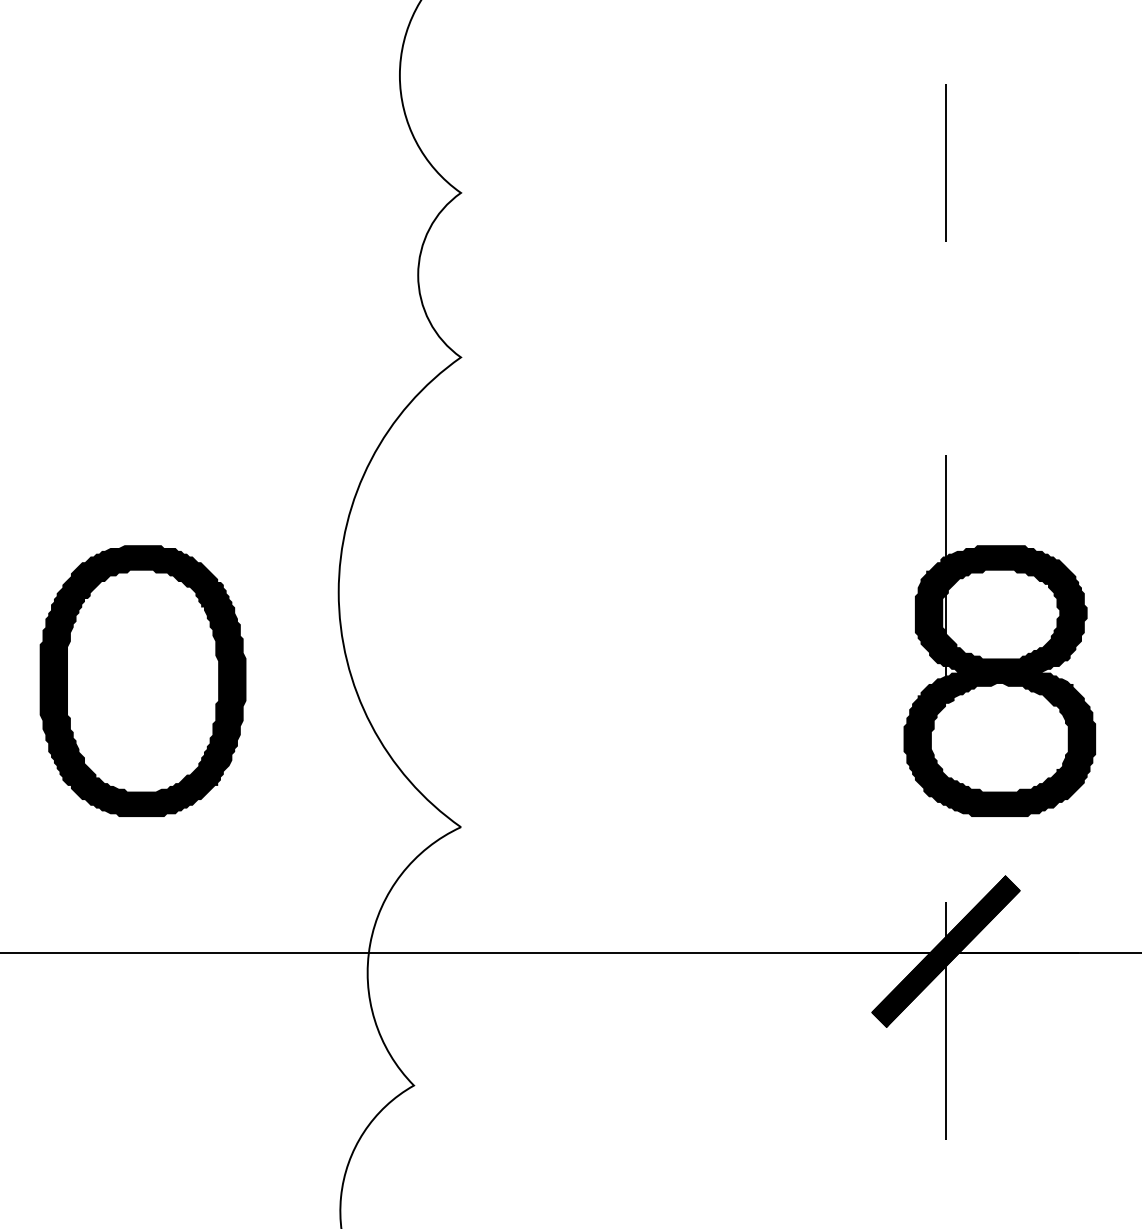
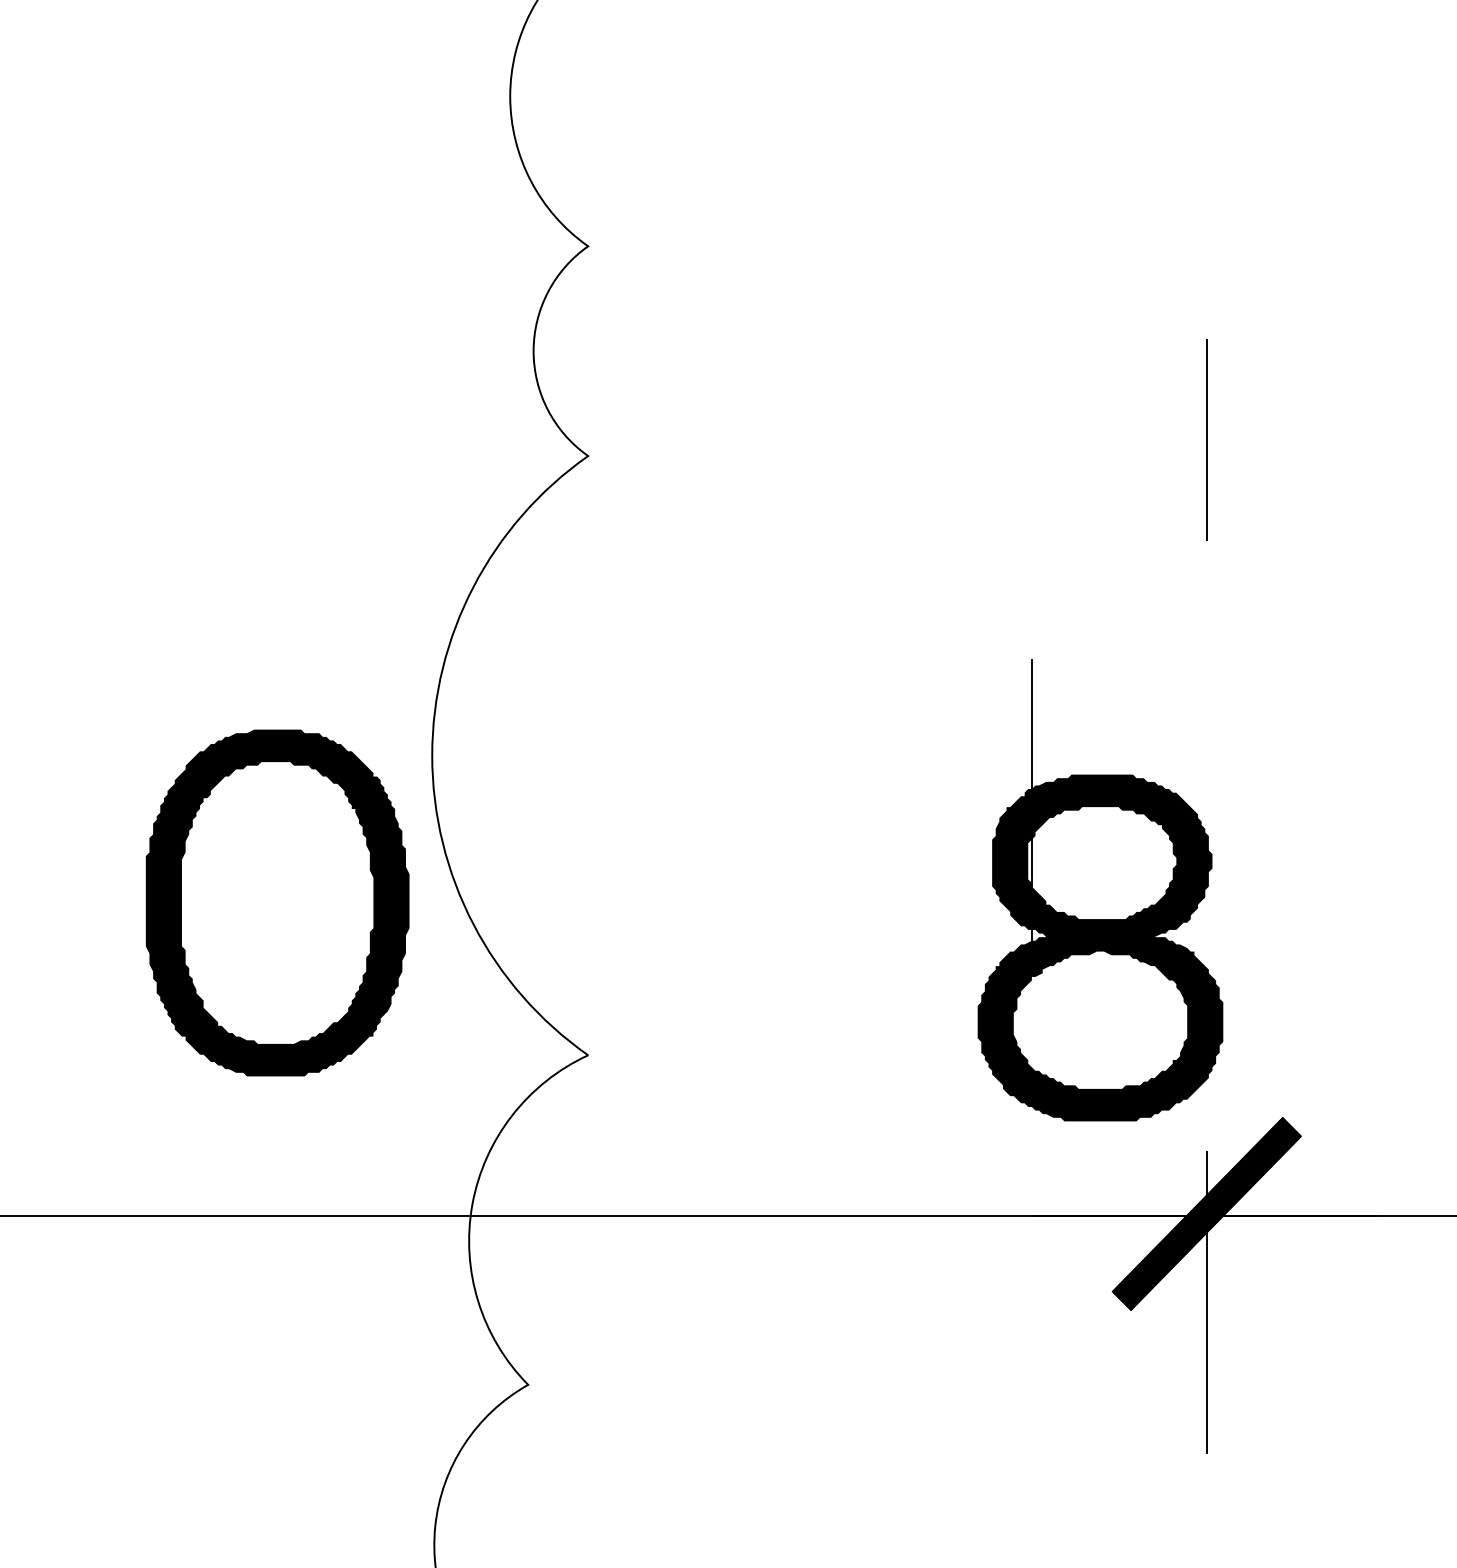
line: (945, 162) -> (1206, 439), moved
part: (999, 636) -> (1100, 890), moved
part: (142, 680) -> (277, 902), moved

